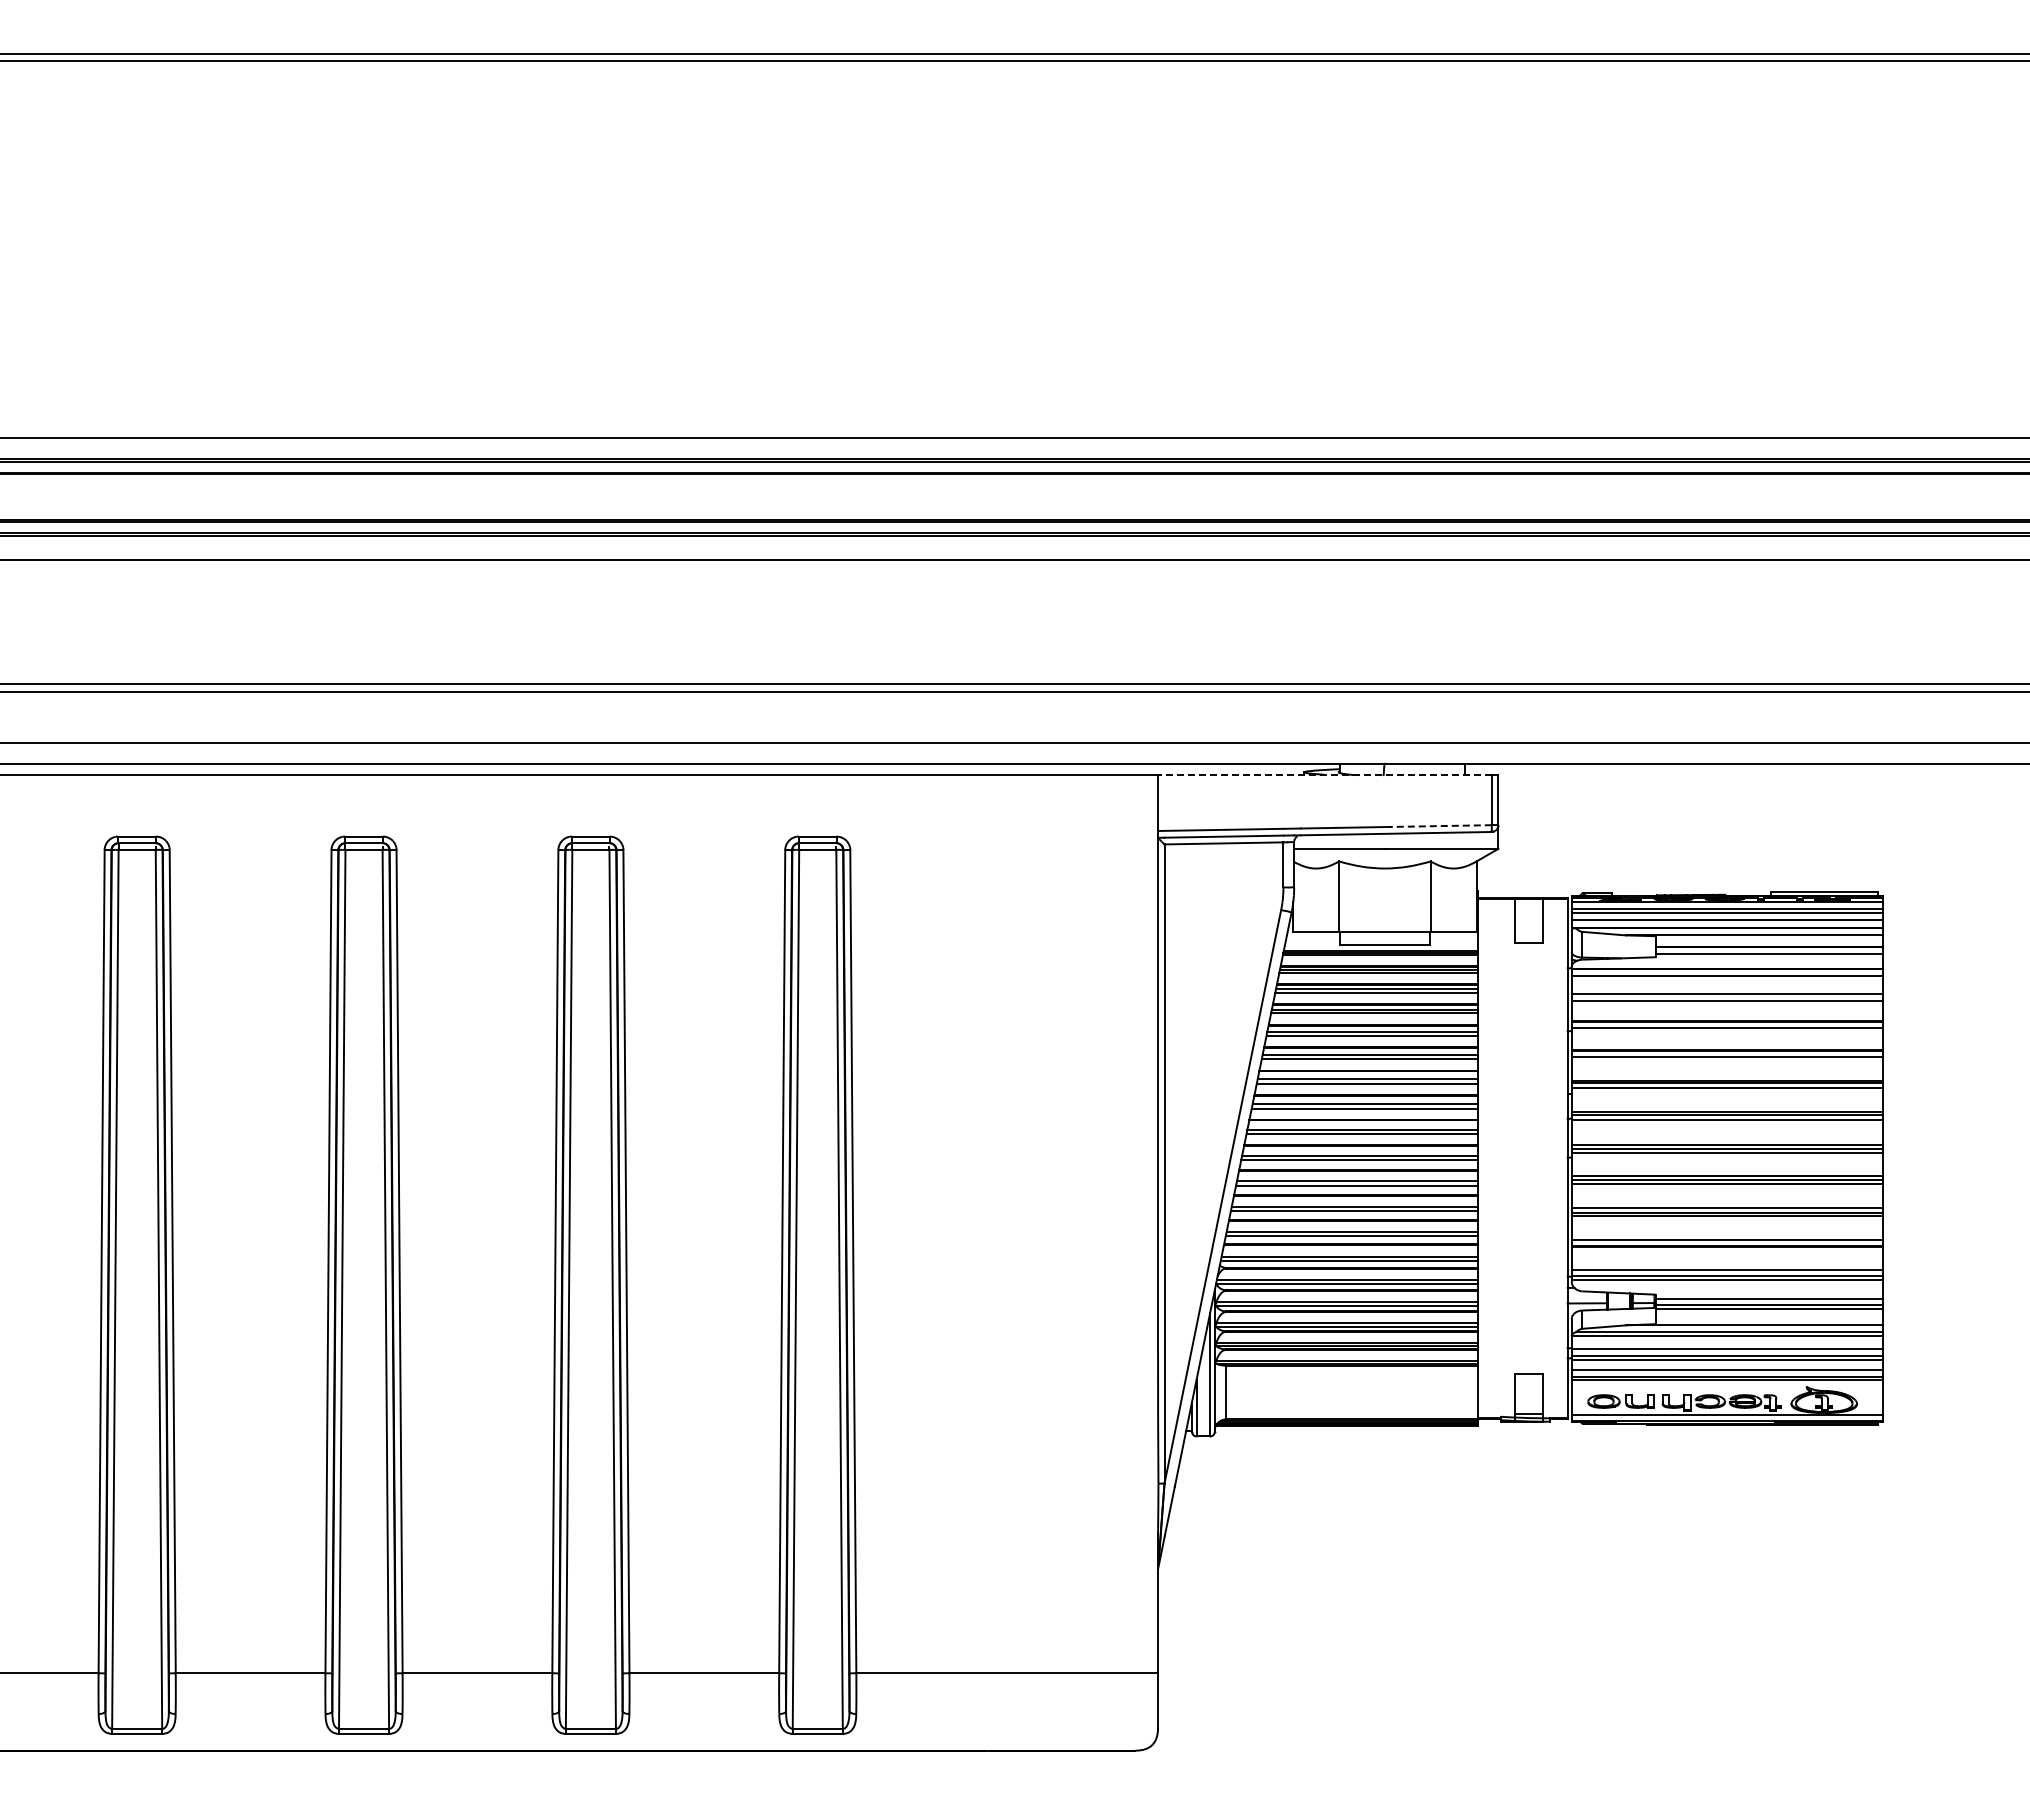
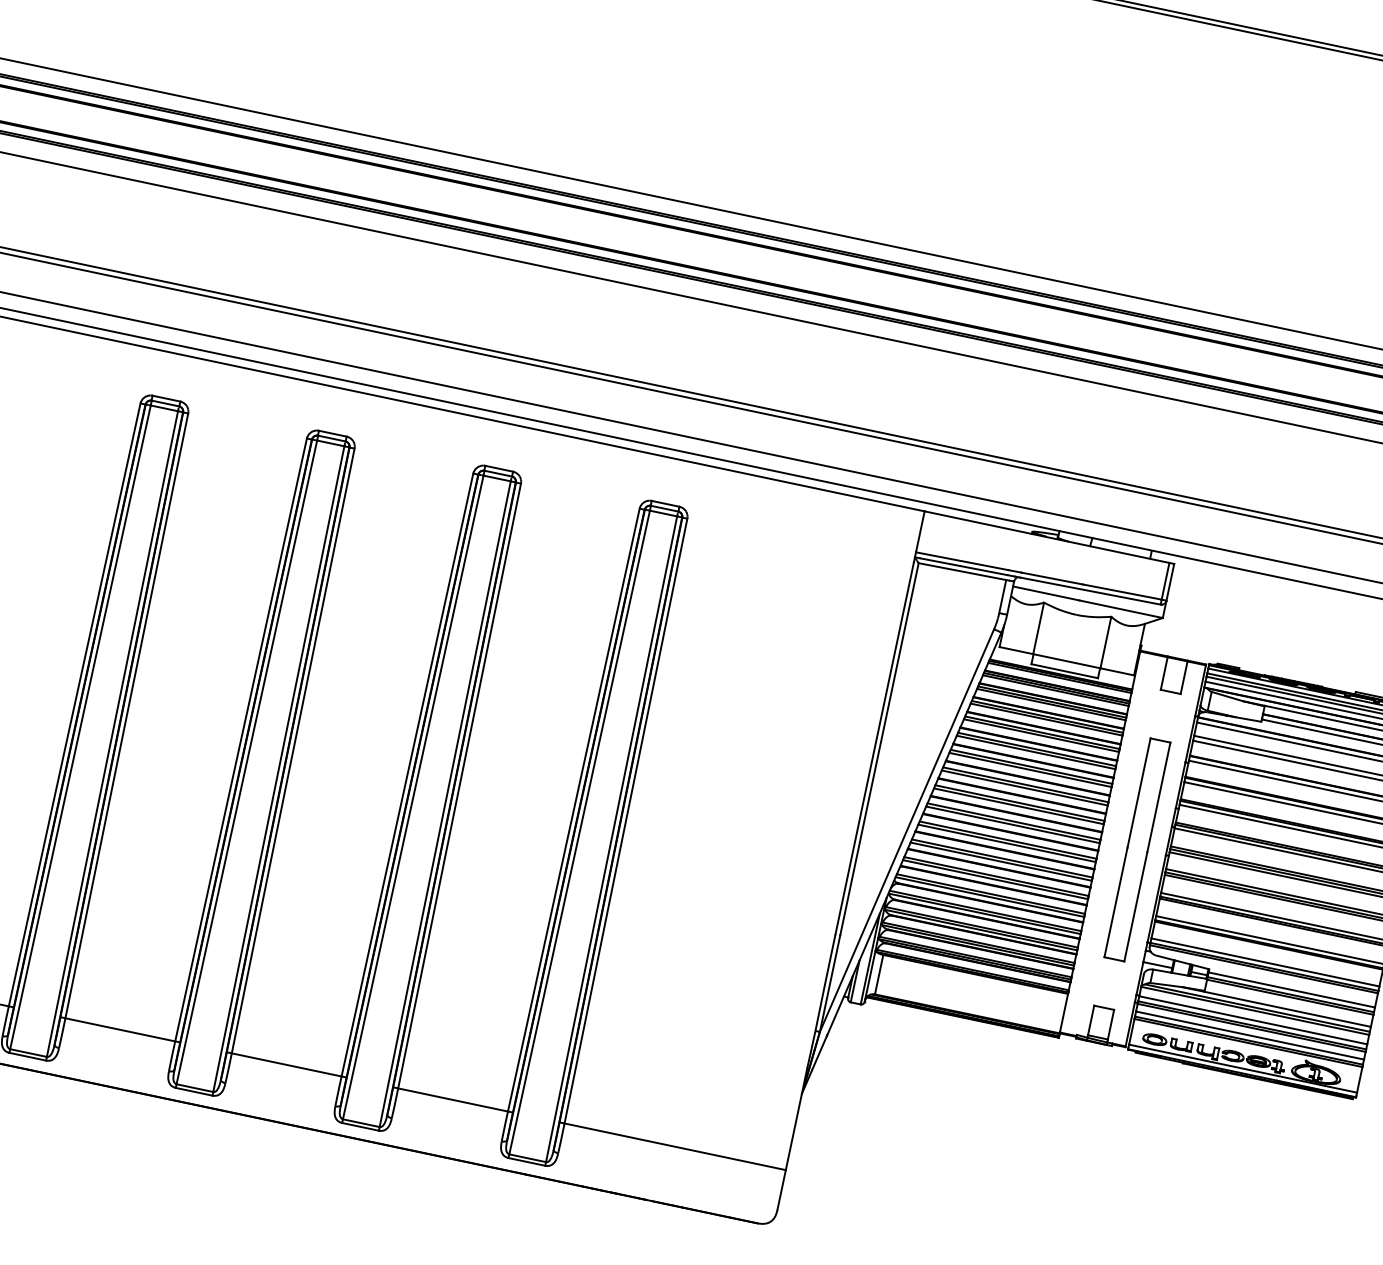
line: (1324, 775) -> (1046, 537), dashed -> solid
line: (1437, 826) -> (1121, 592), dashed -> solid
part: (1528, 1158) -> (1137, 849), added

